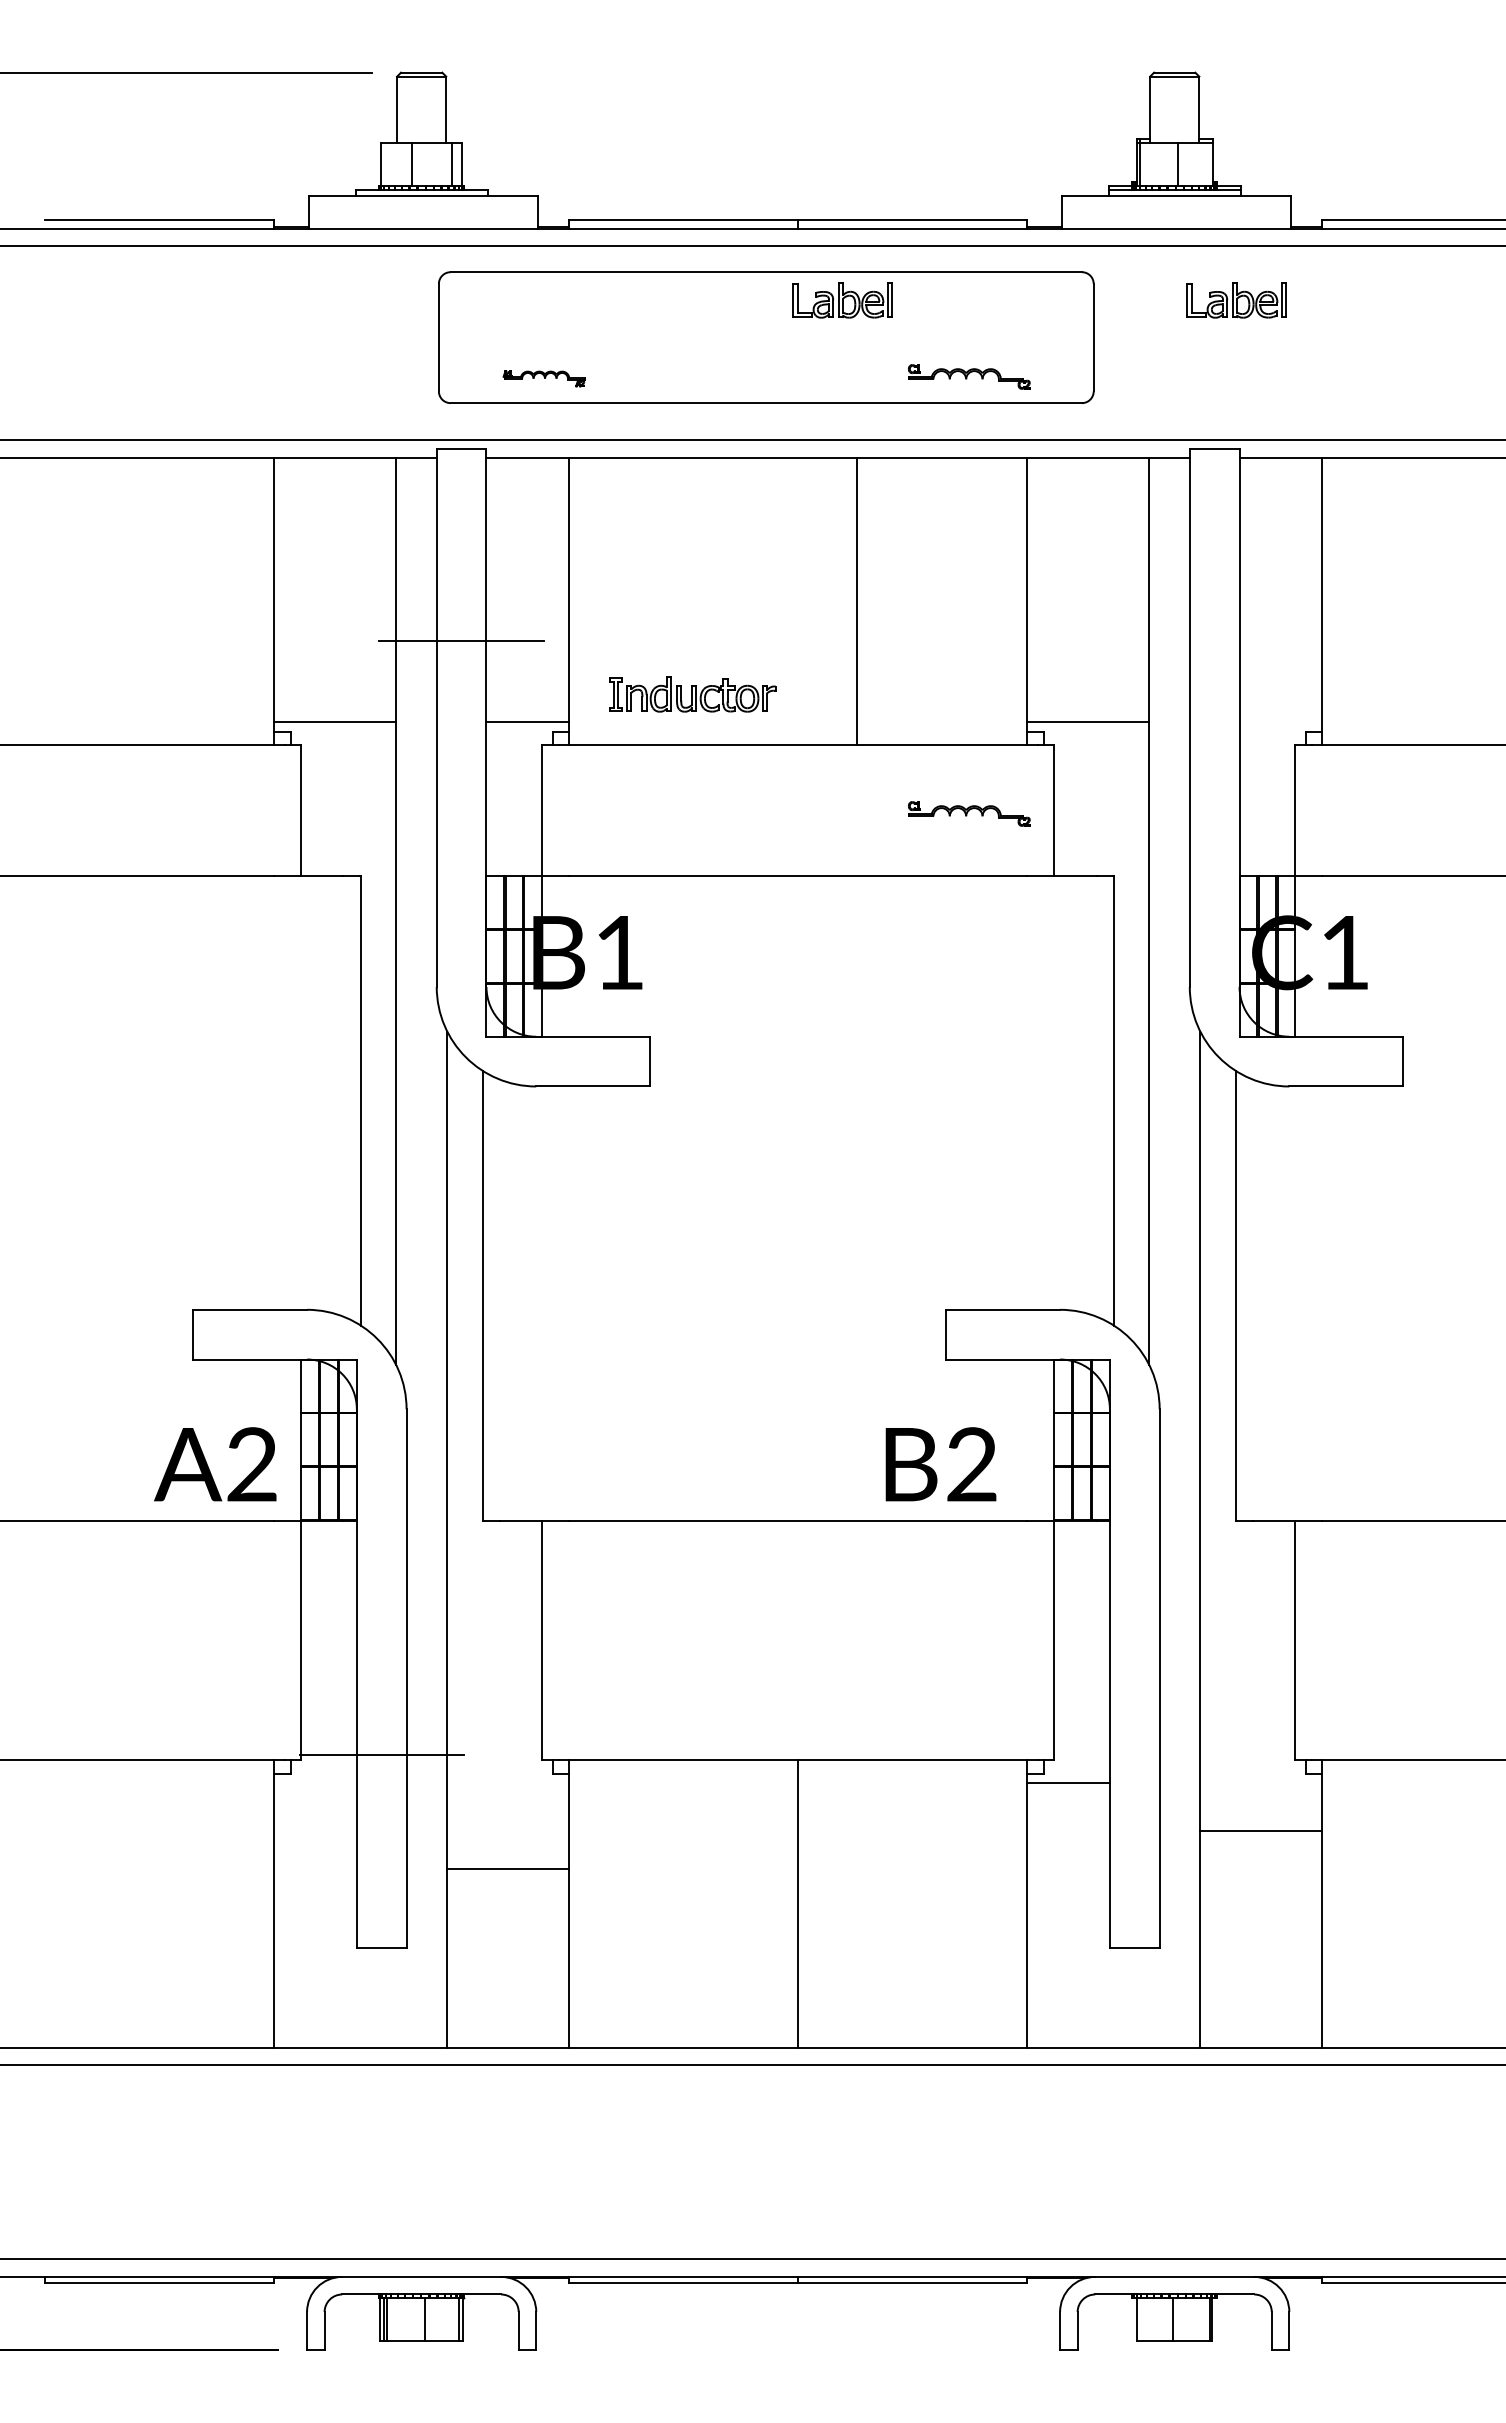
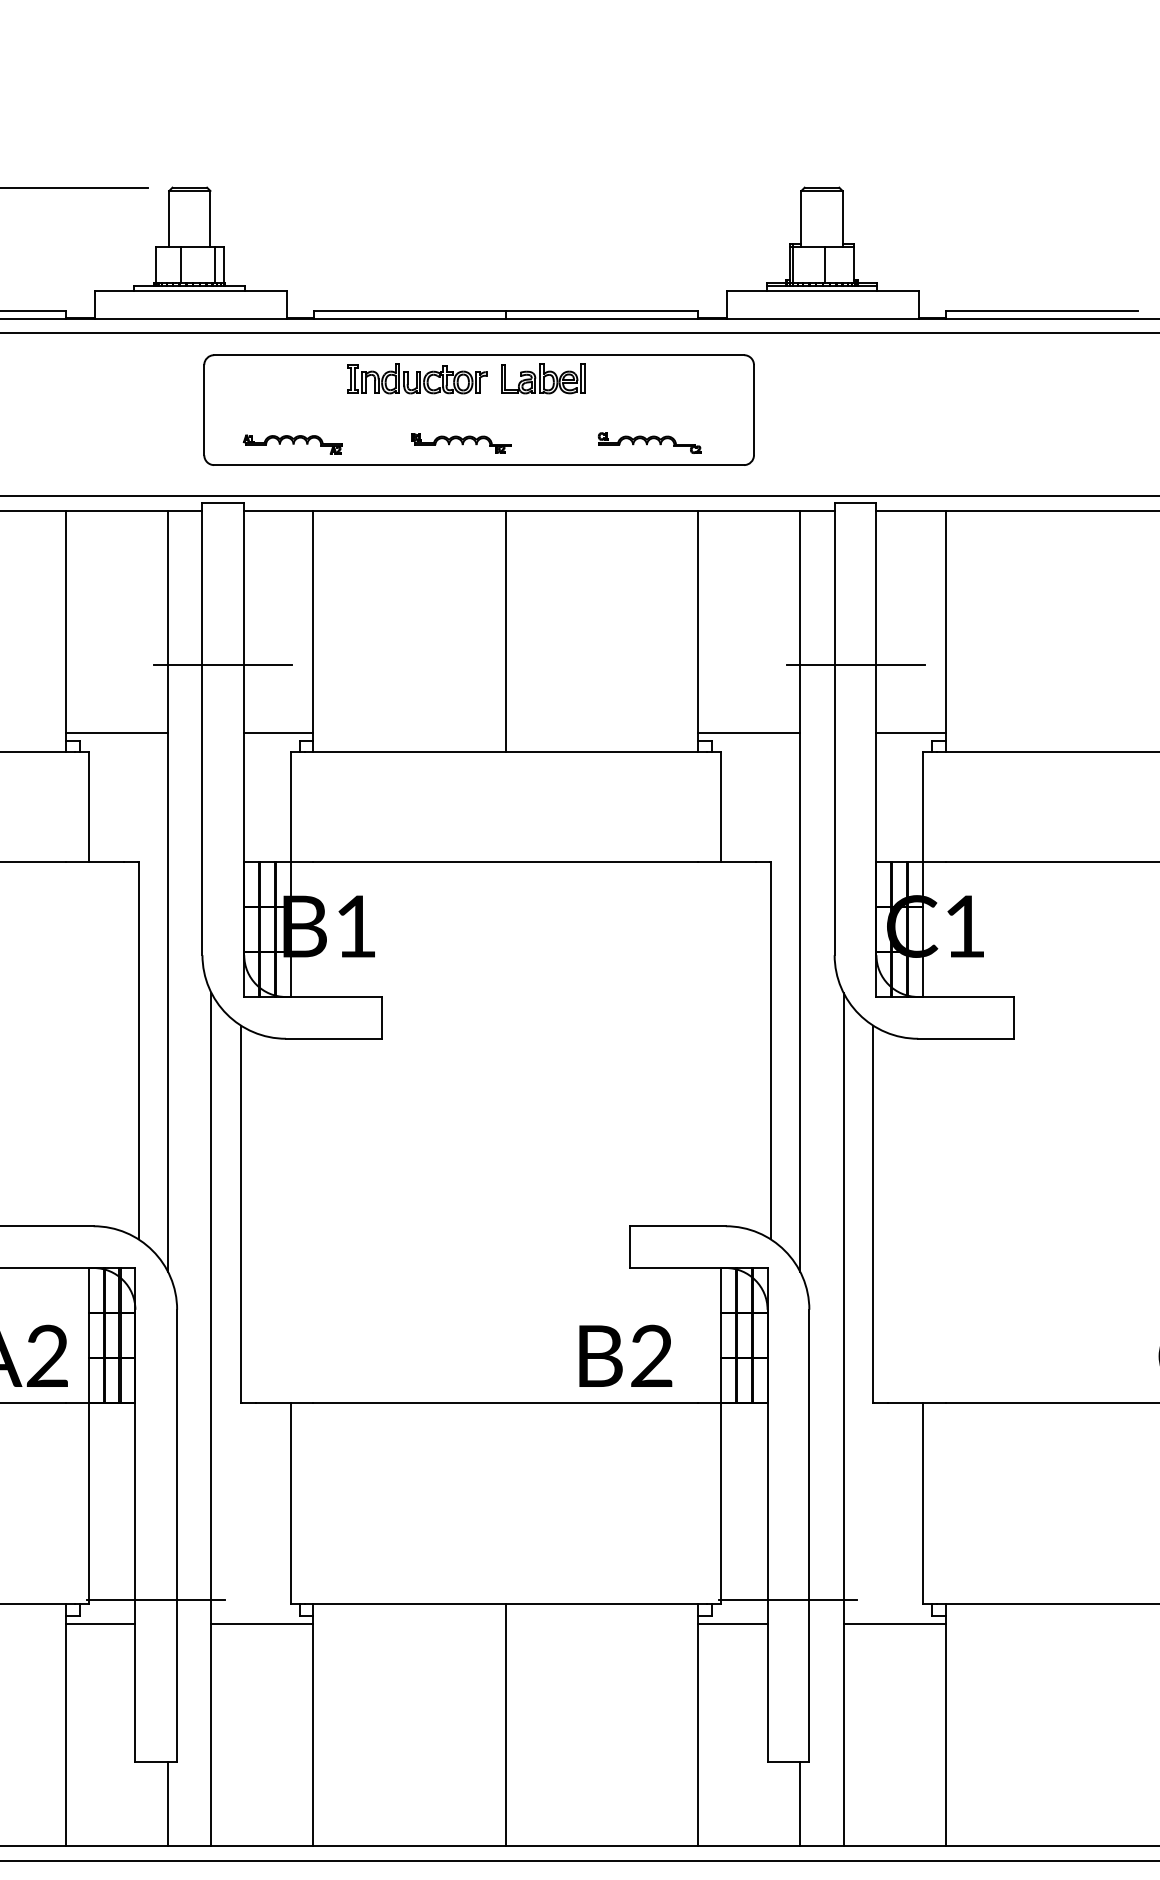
part: (1236, 300) -> (873, 378), removed
part: (745, 377) -> (461, 443), added
part: (544, 378) -> (292, 444), size x1.43
line: (857, 601) -> (506, 631), moved
line: (1214, 641) -> (855, 665), added
part: (692, 694) -> (417, 378), moved
line: (1280, 722) -> (910, 733), added
part: (969, 813) -> (649, 809), removed
line: (1134, 1755) -> (788, 1600), added
line: (315, 1783) -> (100, 1623), added
line: (1261, 1831) -> (894, 1623), moved
line: (507, 1869) -> (261, 1623), moved
line: (396, 1997) -> (168, 1803), added
line: (1149, 1997) -> (800, 1803), added

